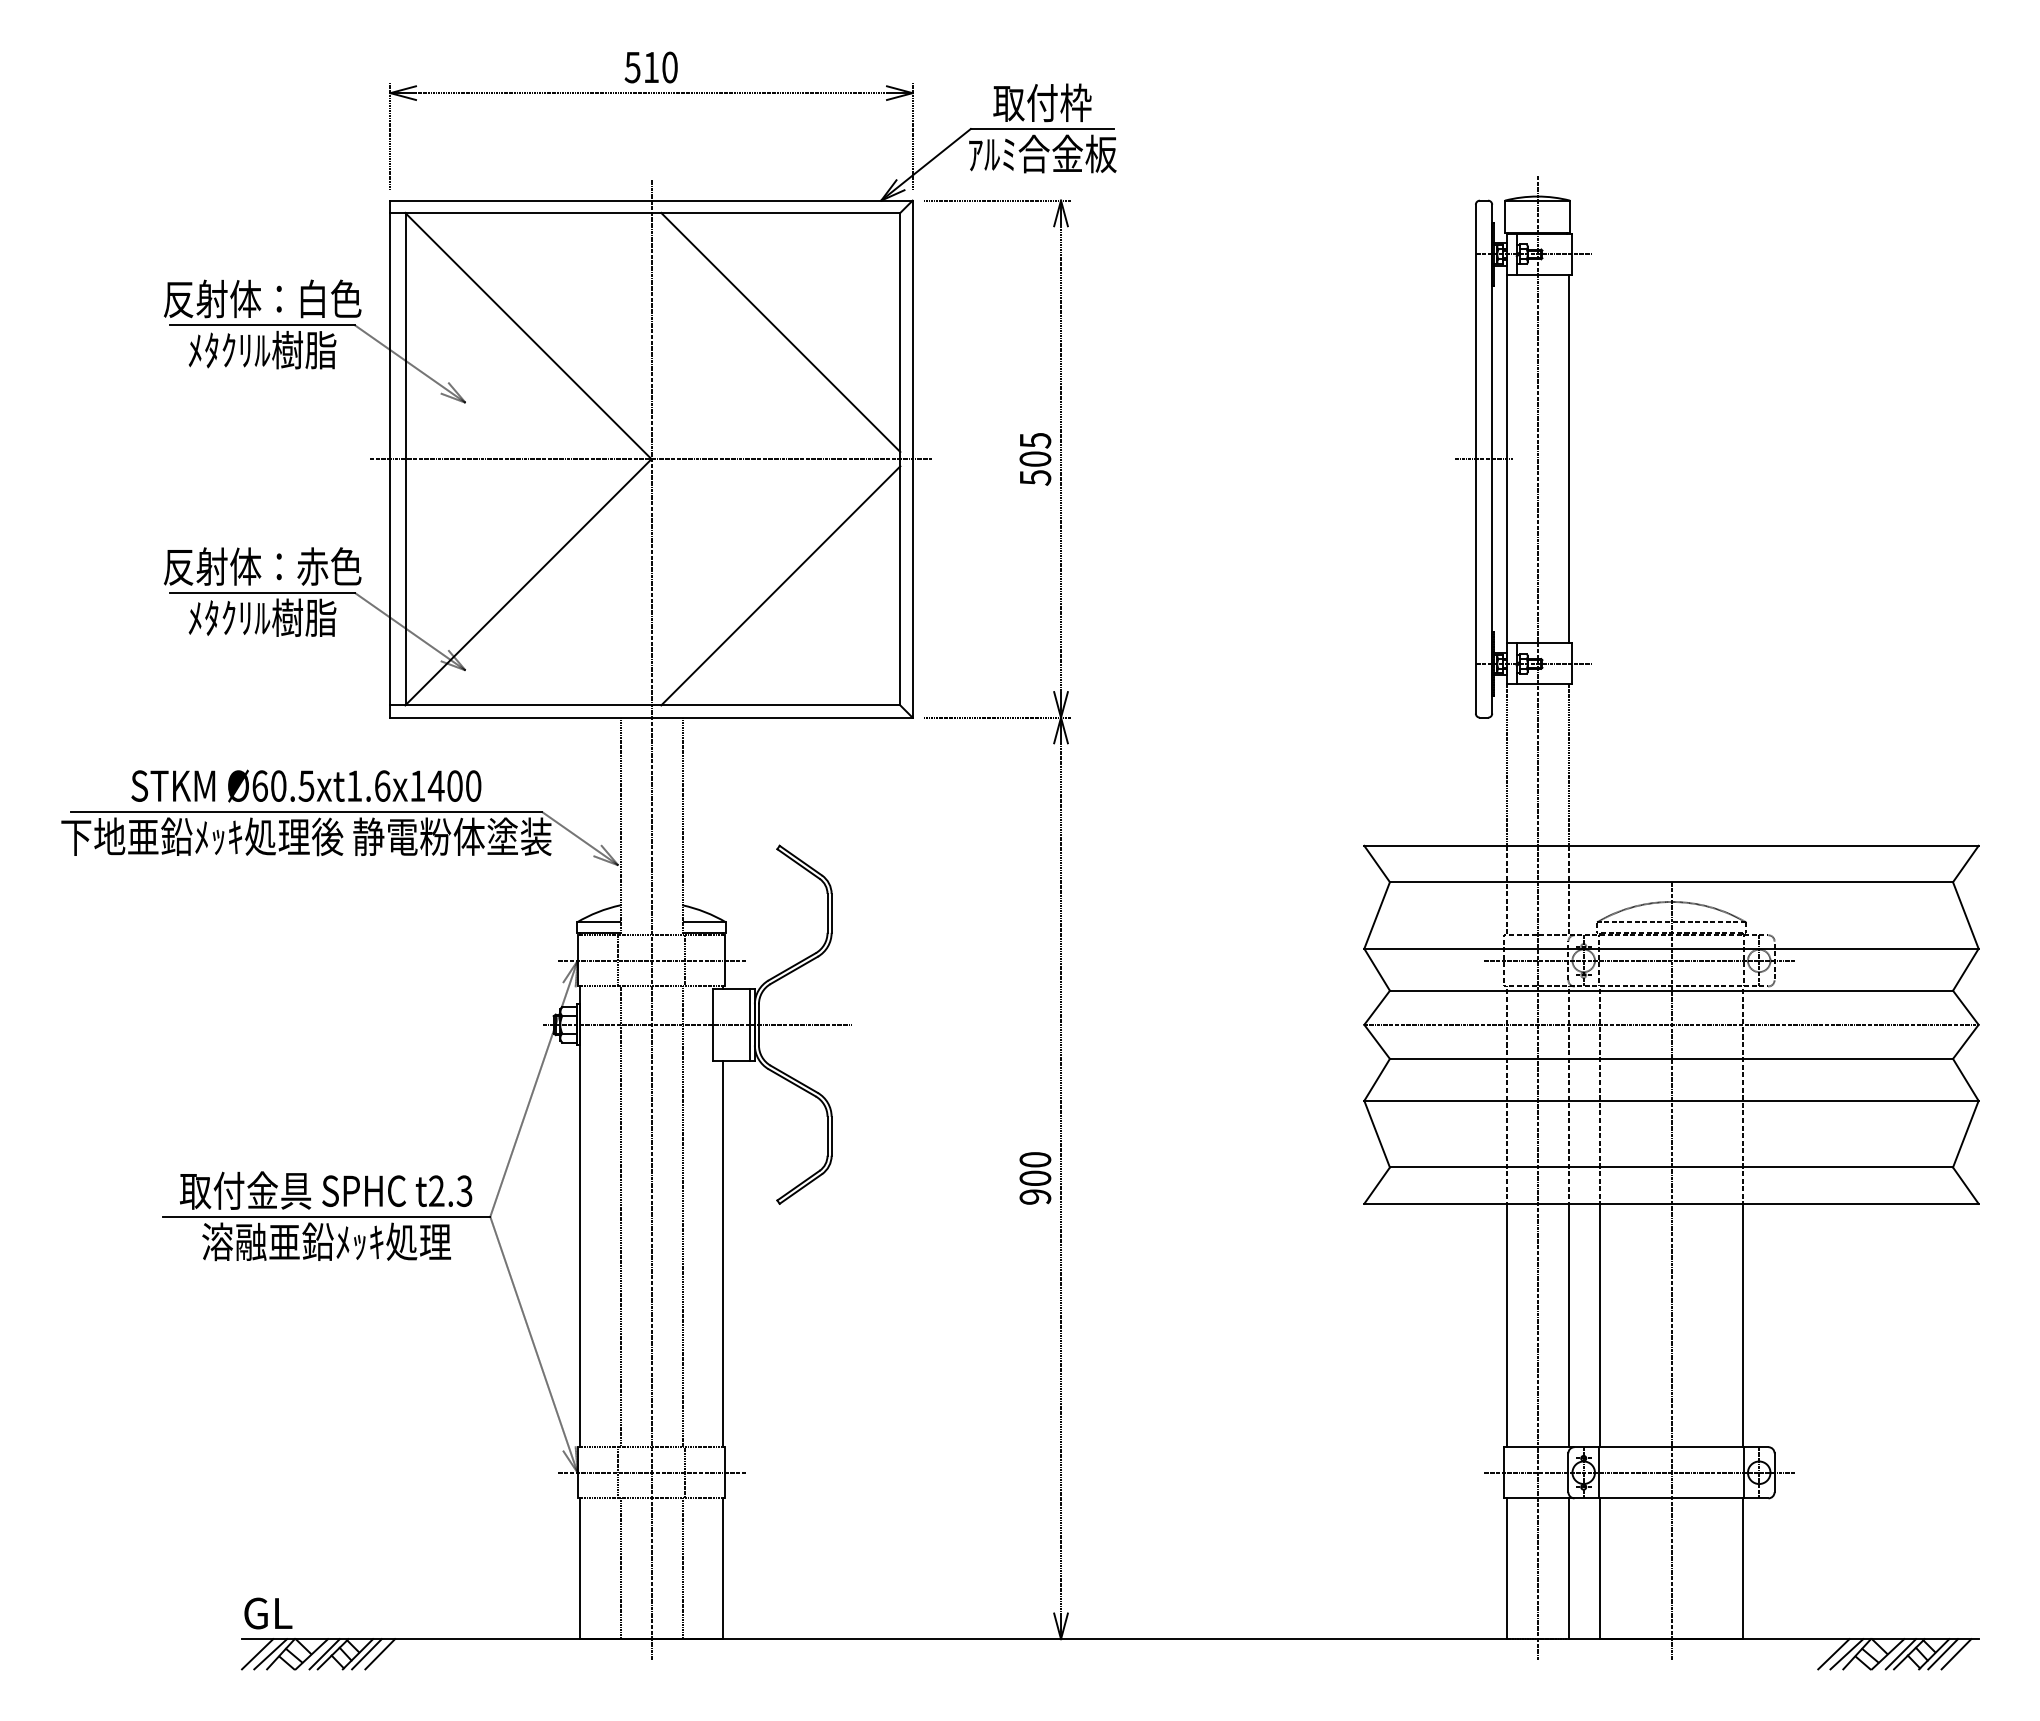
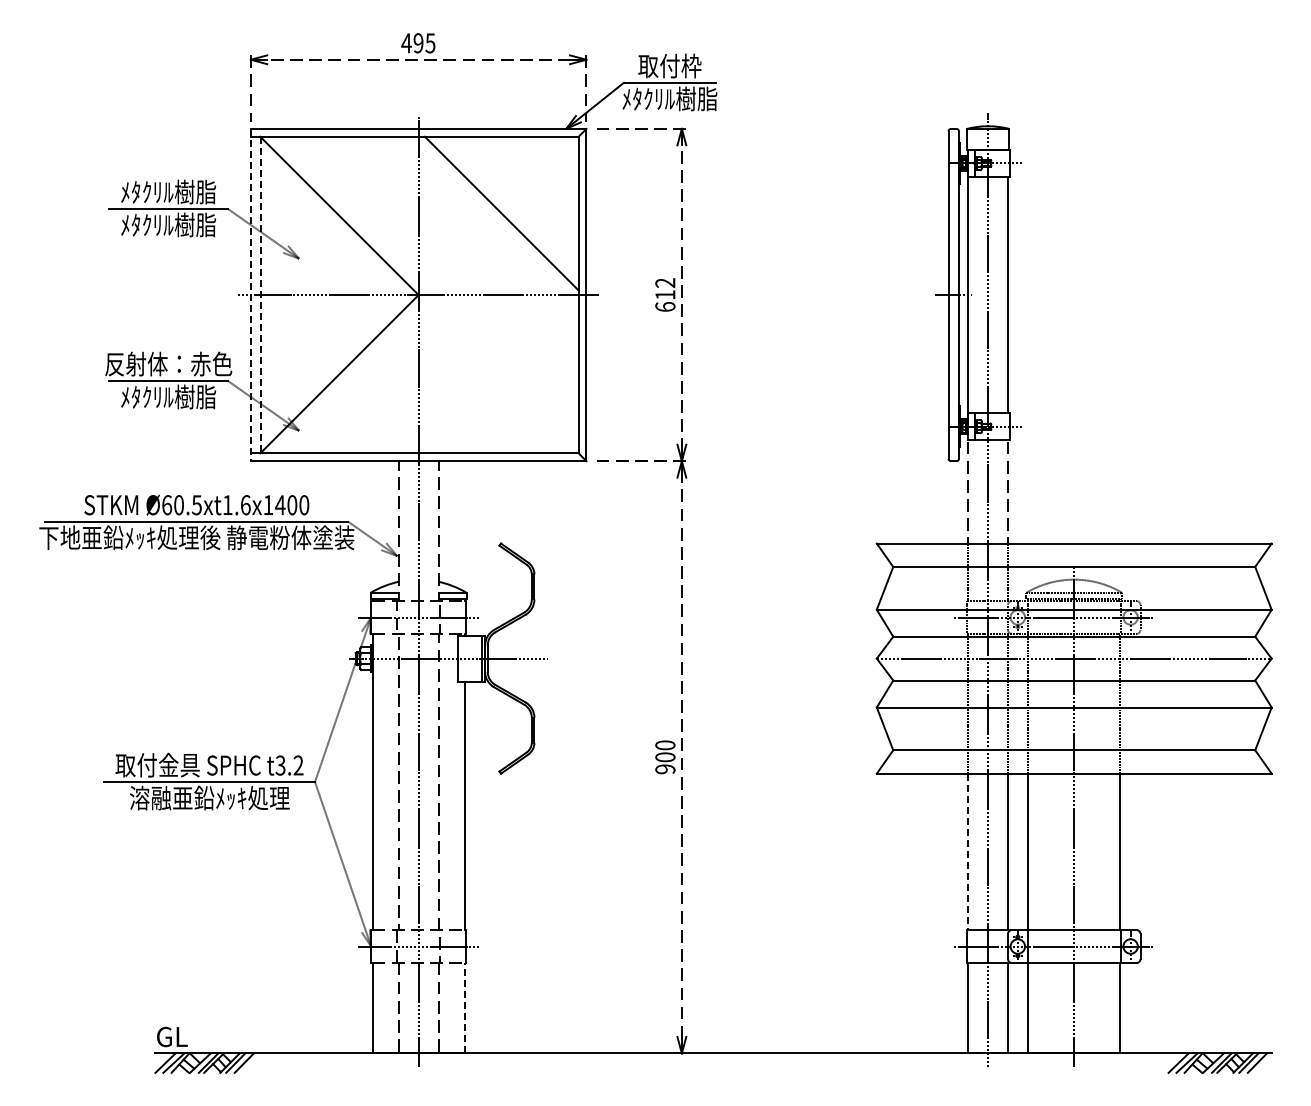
text: (651, 67) -> (418, 43), 510 -> 495
text: (1041, 153) -> (669, 98), ｱﾙﾐ合金板 -> ﾒﾀｸﾘﾙ樹脂
text: (262, 298) -> (168, 191), 反射体：白色 -> ﾒﾀｸﾘﾙ樹脂
line: (389, 459) -> (250, 295), solid -> dashed
line: (405, 459) -> (260, 295), solid -> dashed
text: (1035, 459) -> (665, 295), 505 -> 612
line: (780, 585) -> (501, 376), removed
text: (450, 1191) -> (289, 765), t2.3 -> t3.2
line: (1506, 1326) -> (968, 852), solid -> dashed
line: (722, 1567) -> (464, 1007), solid -> dashed

